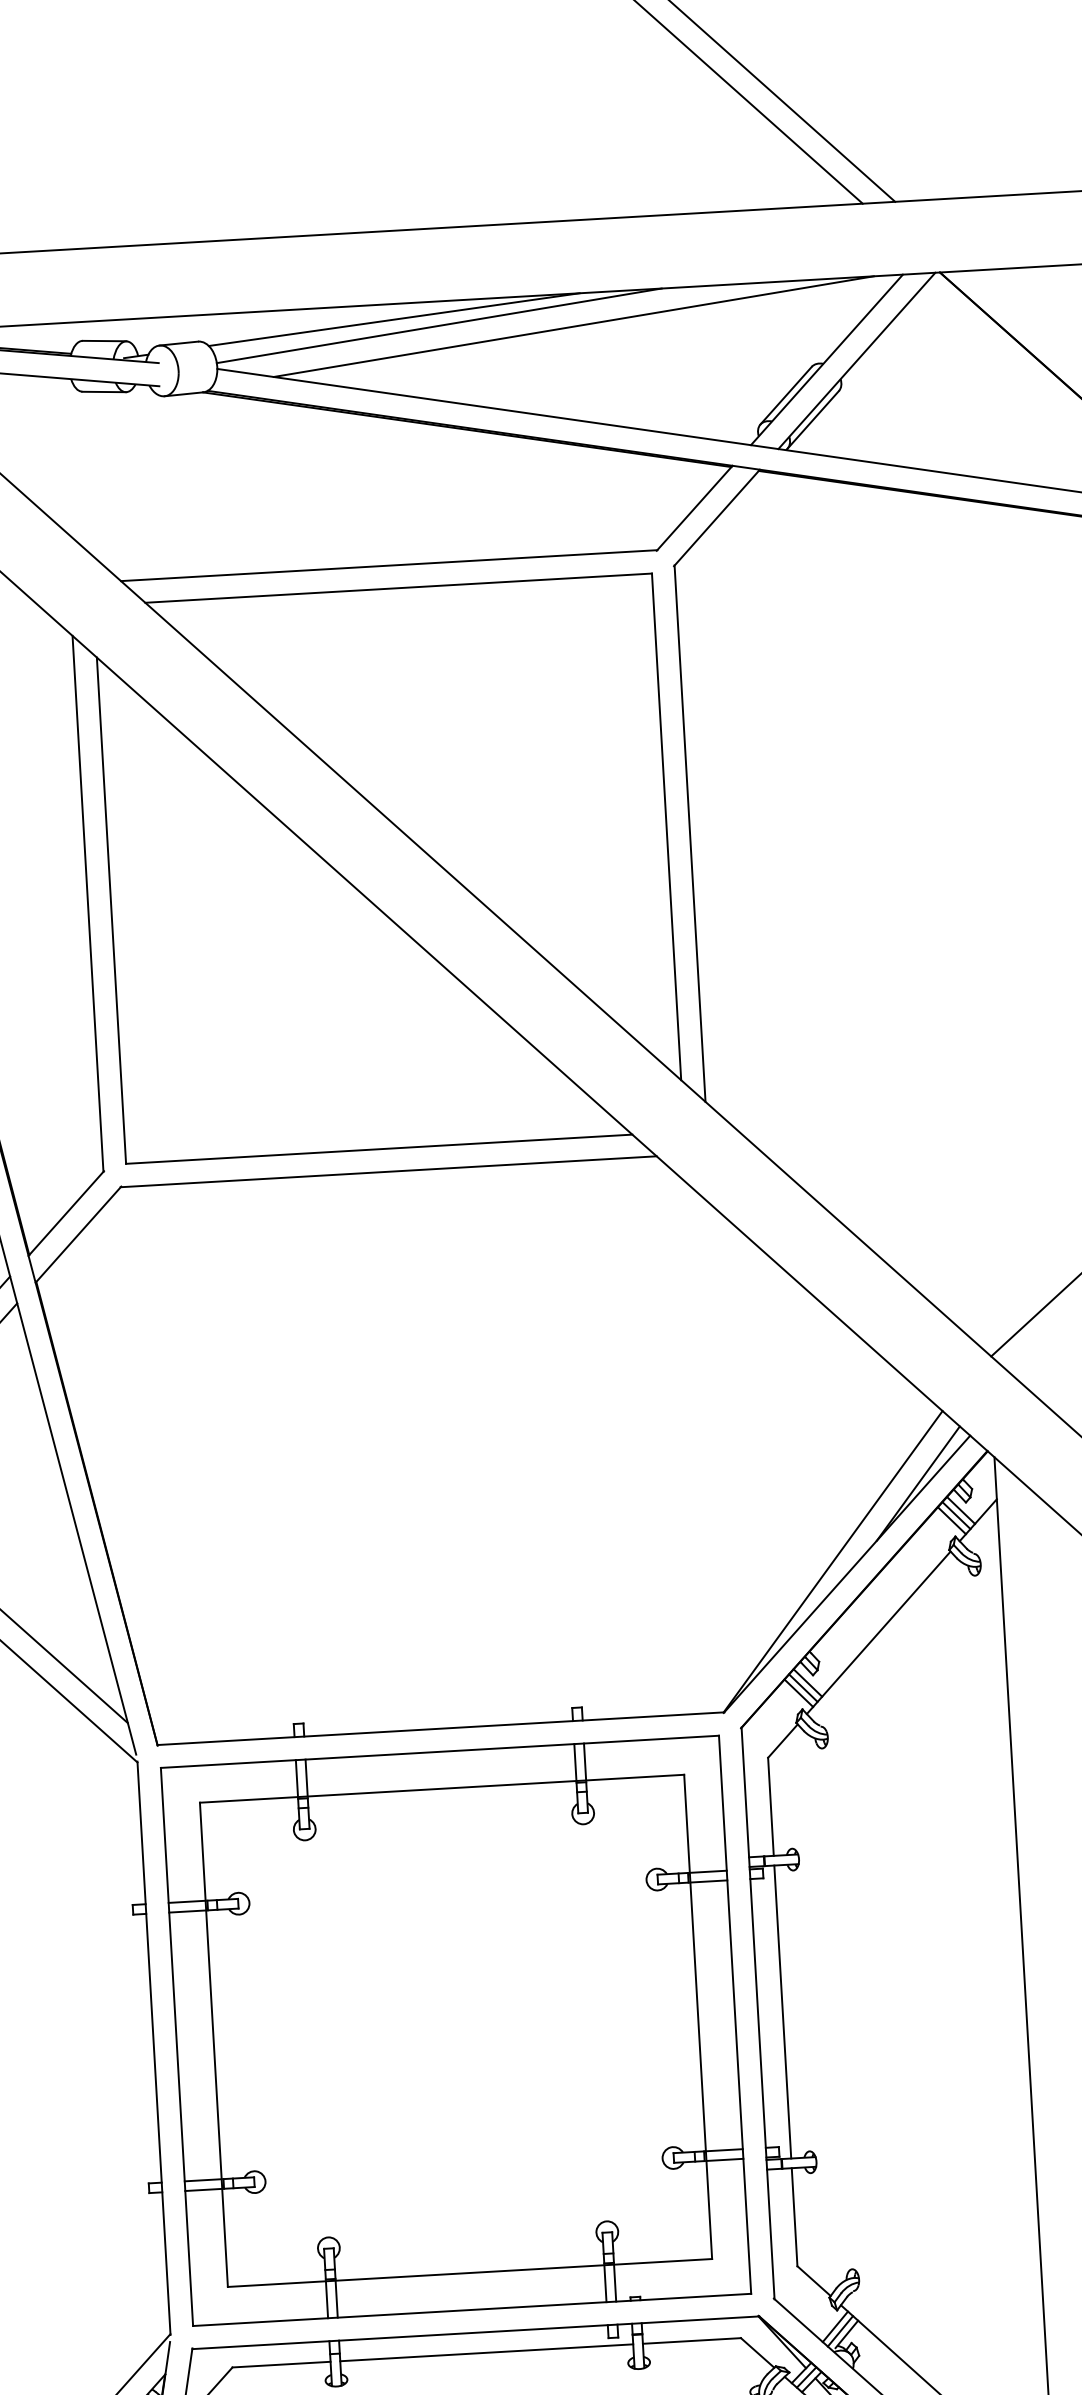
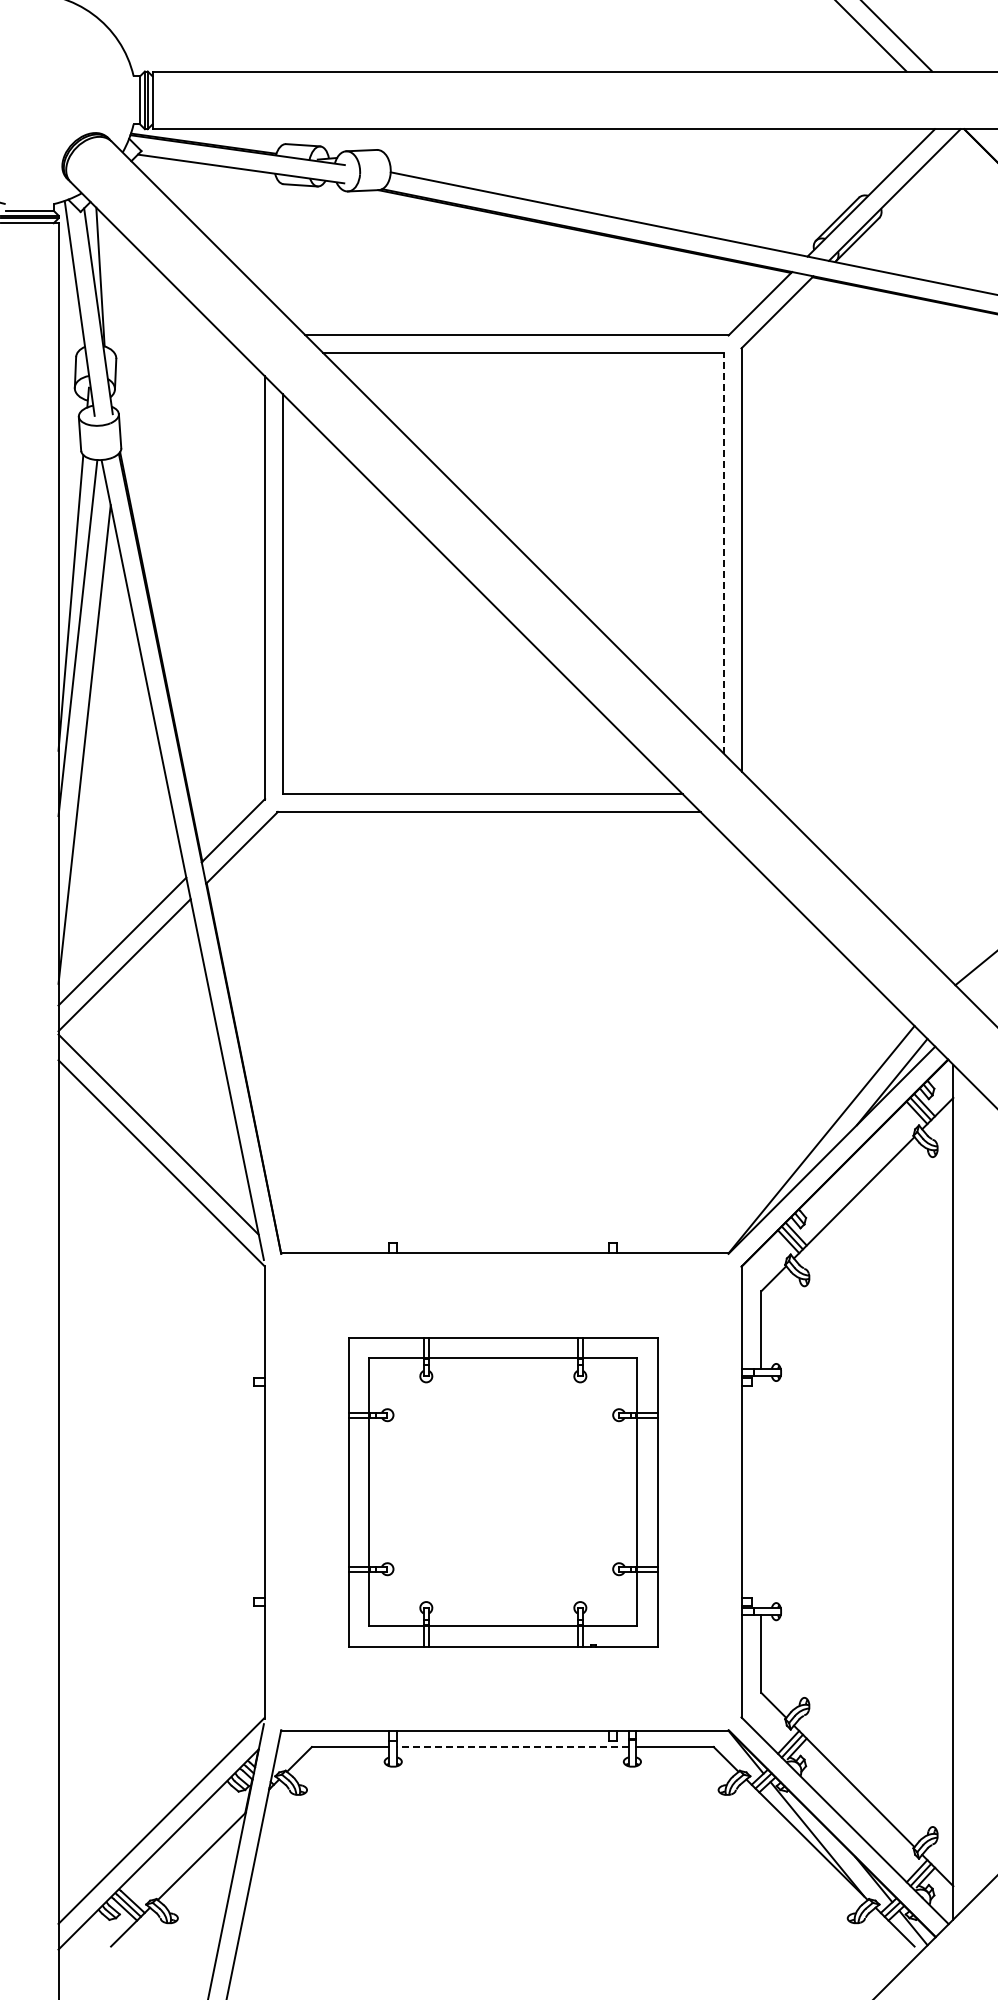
line: (394, 319) -> (532, 141), removed
line: (439, 325) -> (567, 148), removed
line: (573, 327) -> (673, 155), removed
line: (666, 825) -> (723, 552), solid -> dashed
line: (782, 2011) -> (761, 1491), removed
part: (456, 2031) -> (503, 1492), size x0.7
line: (486, 2353) -> (512, 1747), solid -> dashed

